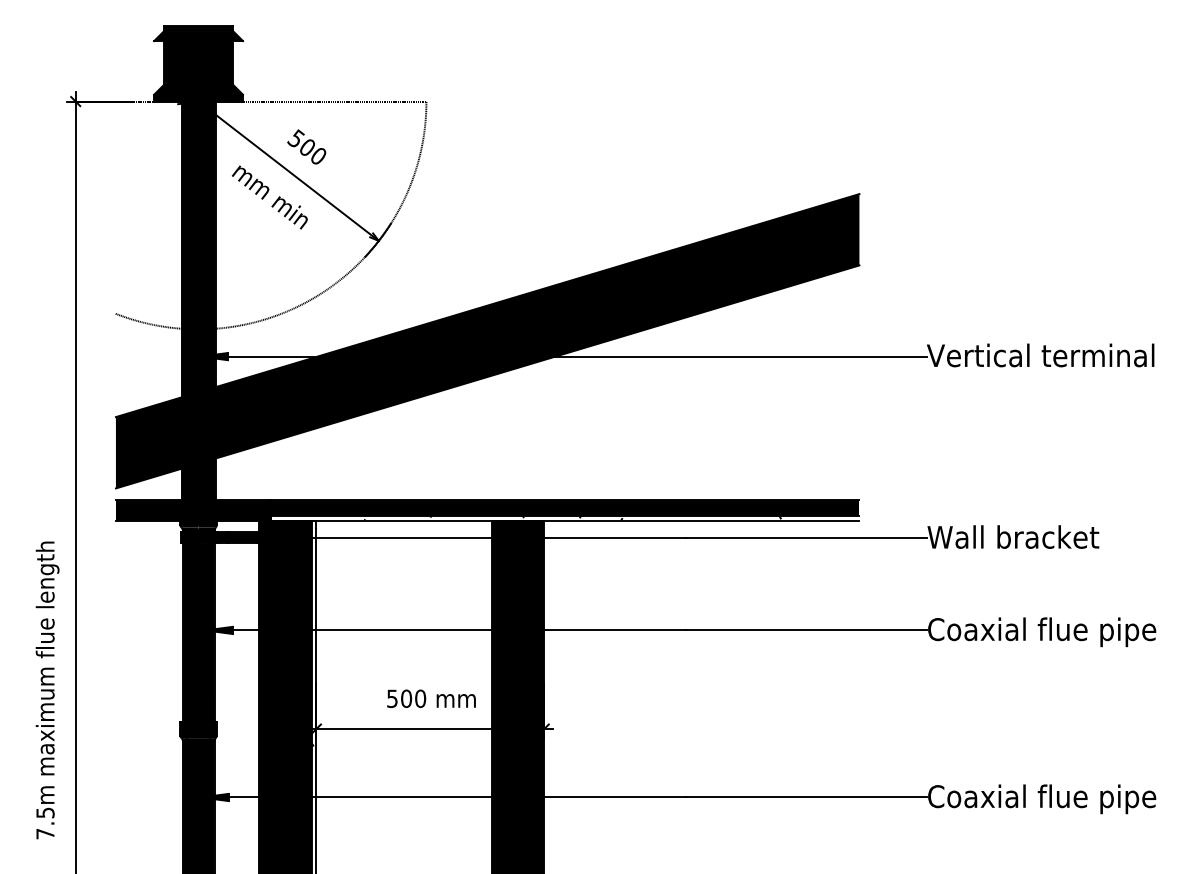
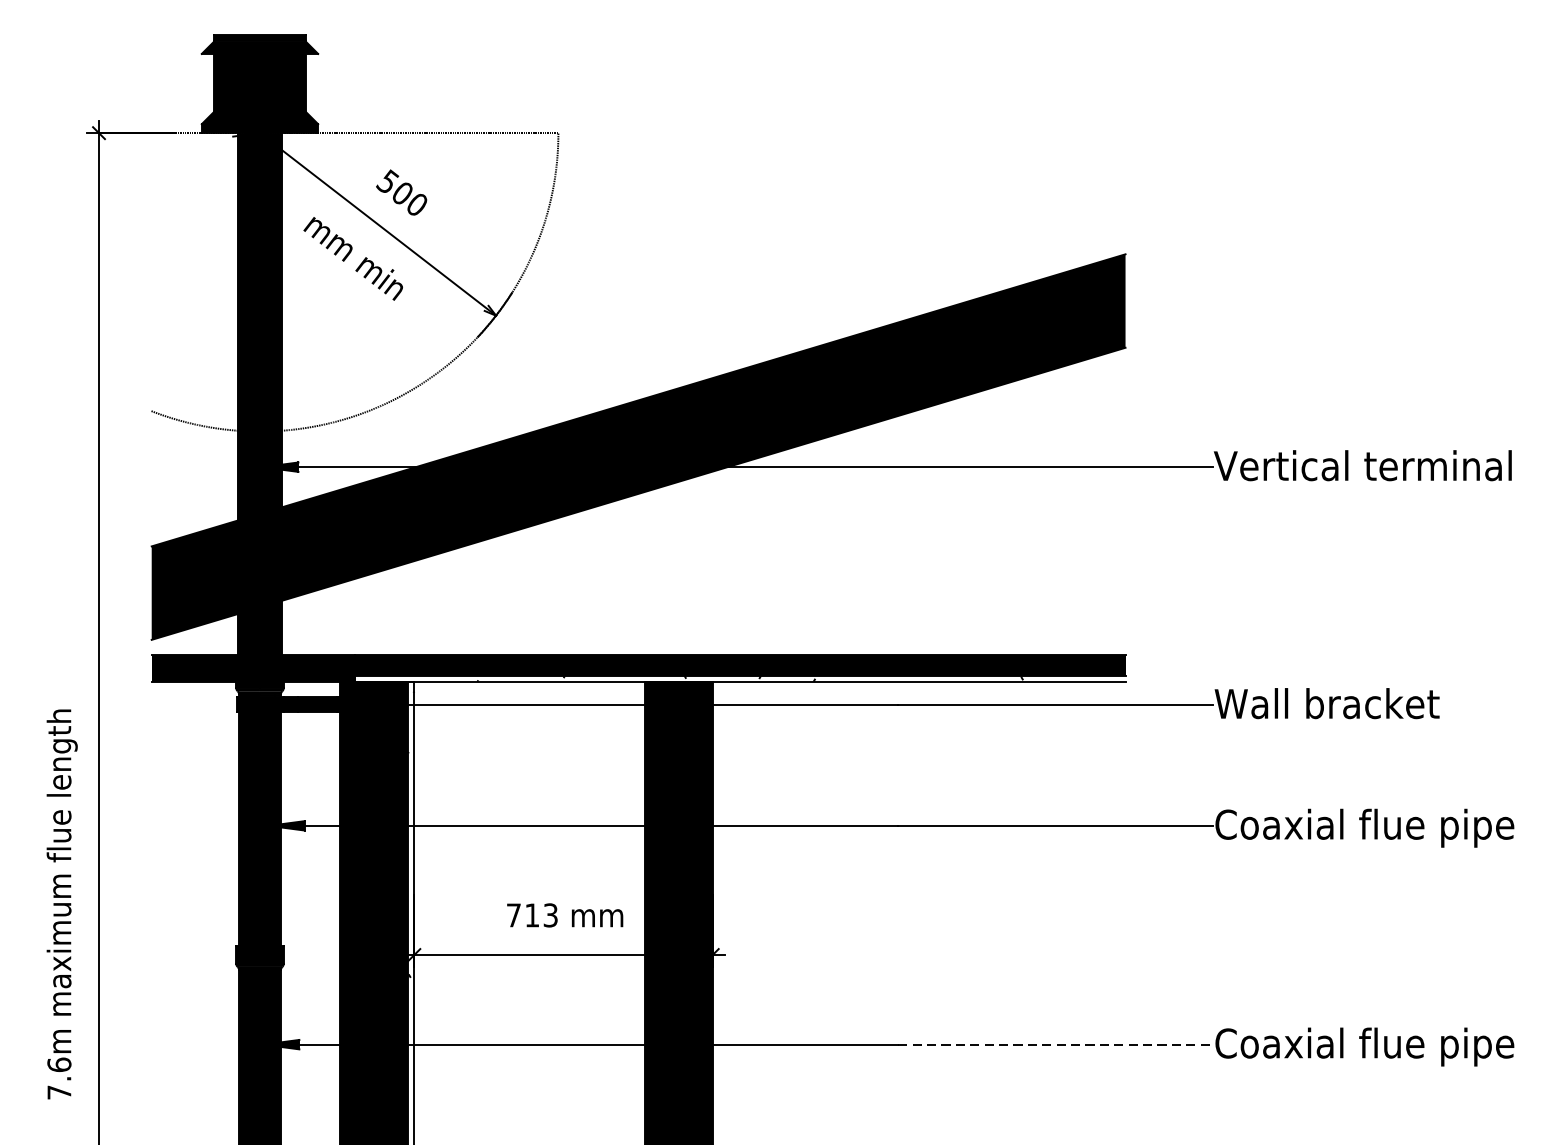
text: (406, 698) -> (532, 915), 500 -> 713
line: (806, 797) -> (1056, 1044), solid -> dashed
text: (45, 812) -> (59, 1064), 7.5m -> 7.6m

